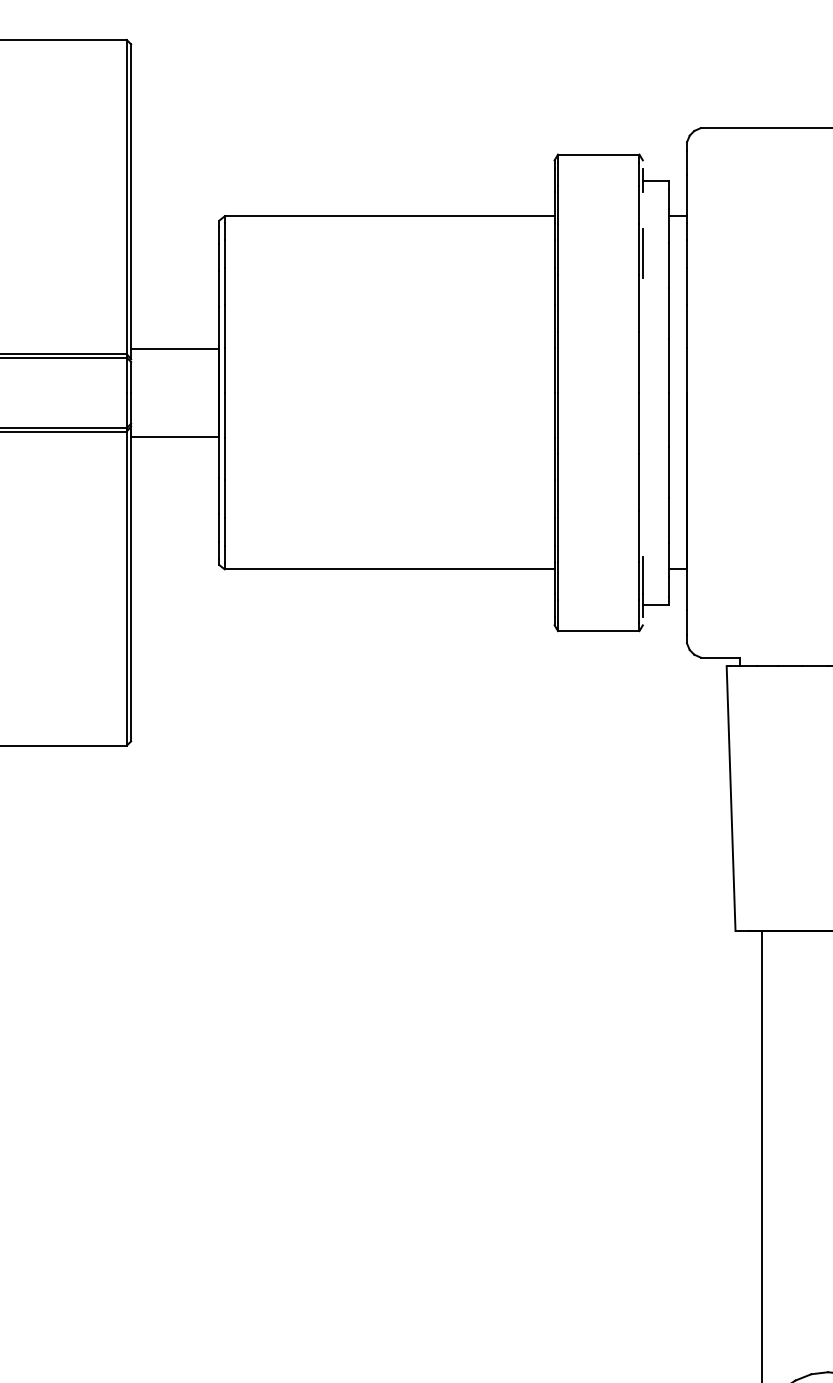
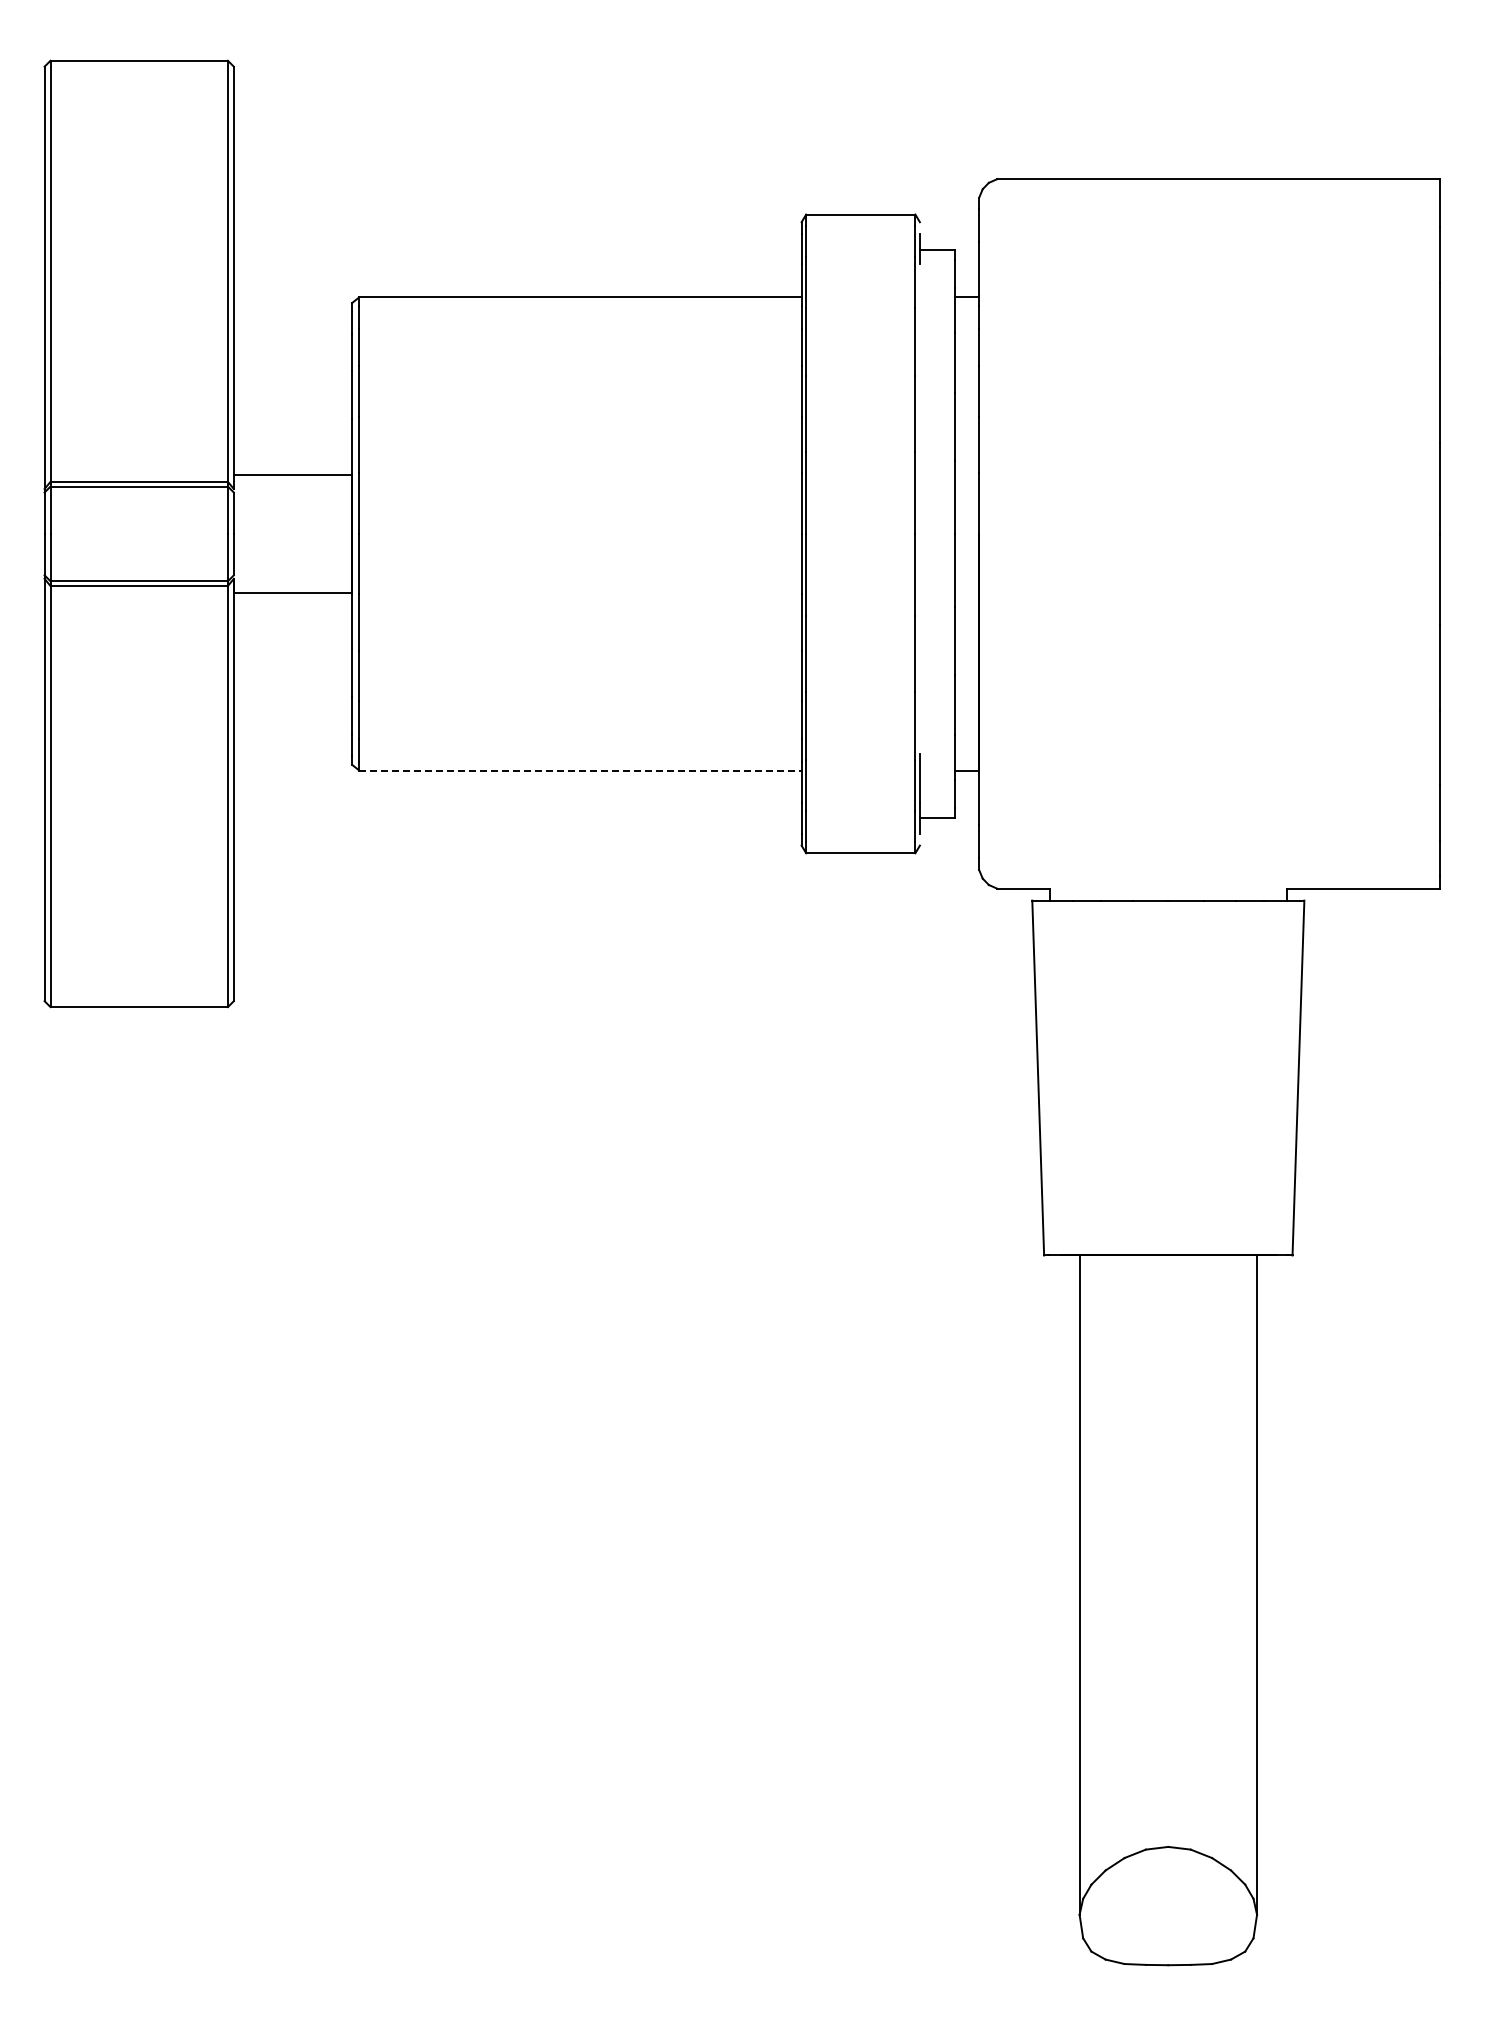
line: (642, 253) -> (919, 346), removed
line: (389, 569) -> (580, 770), solid -> dashed

